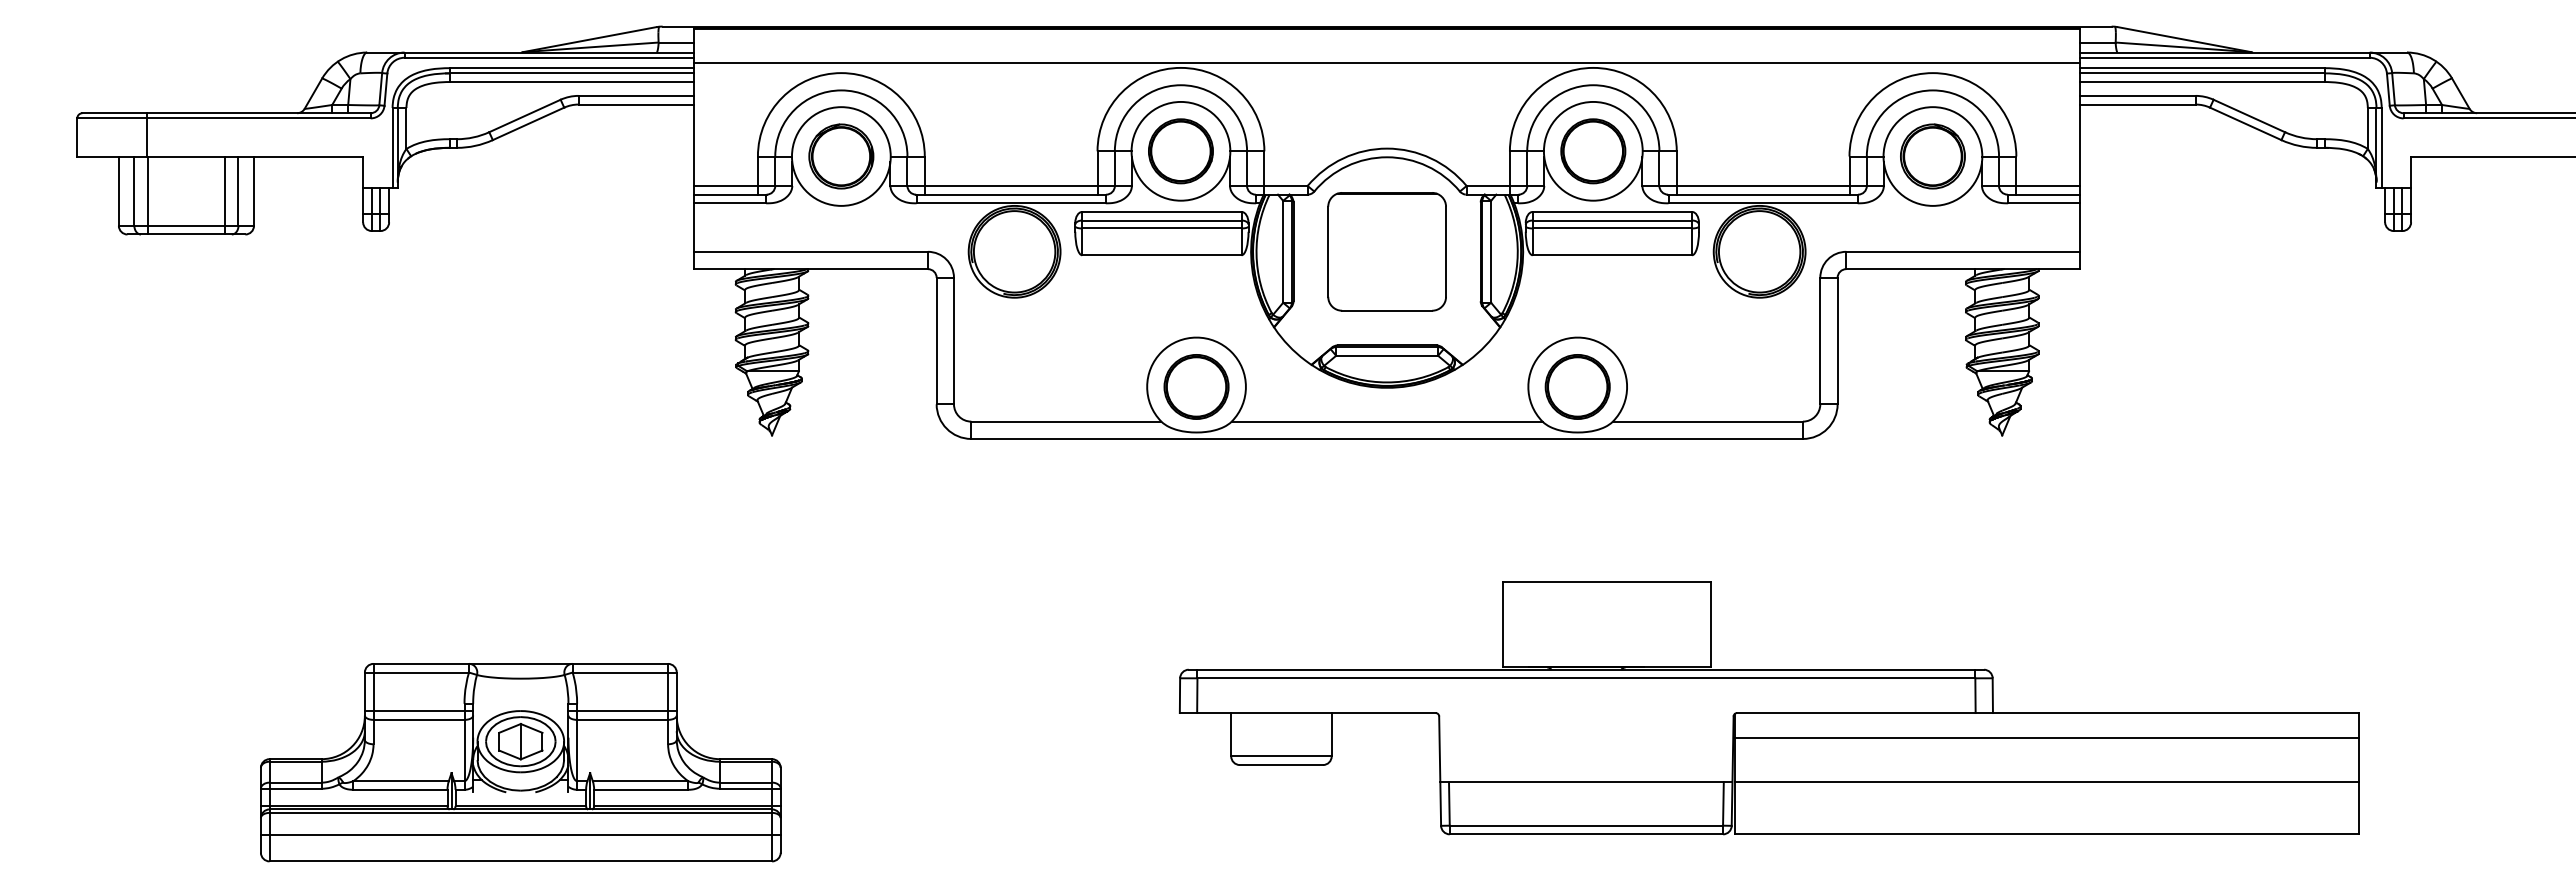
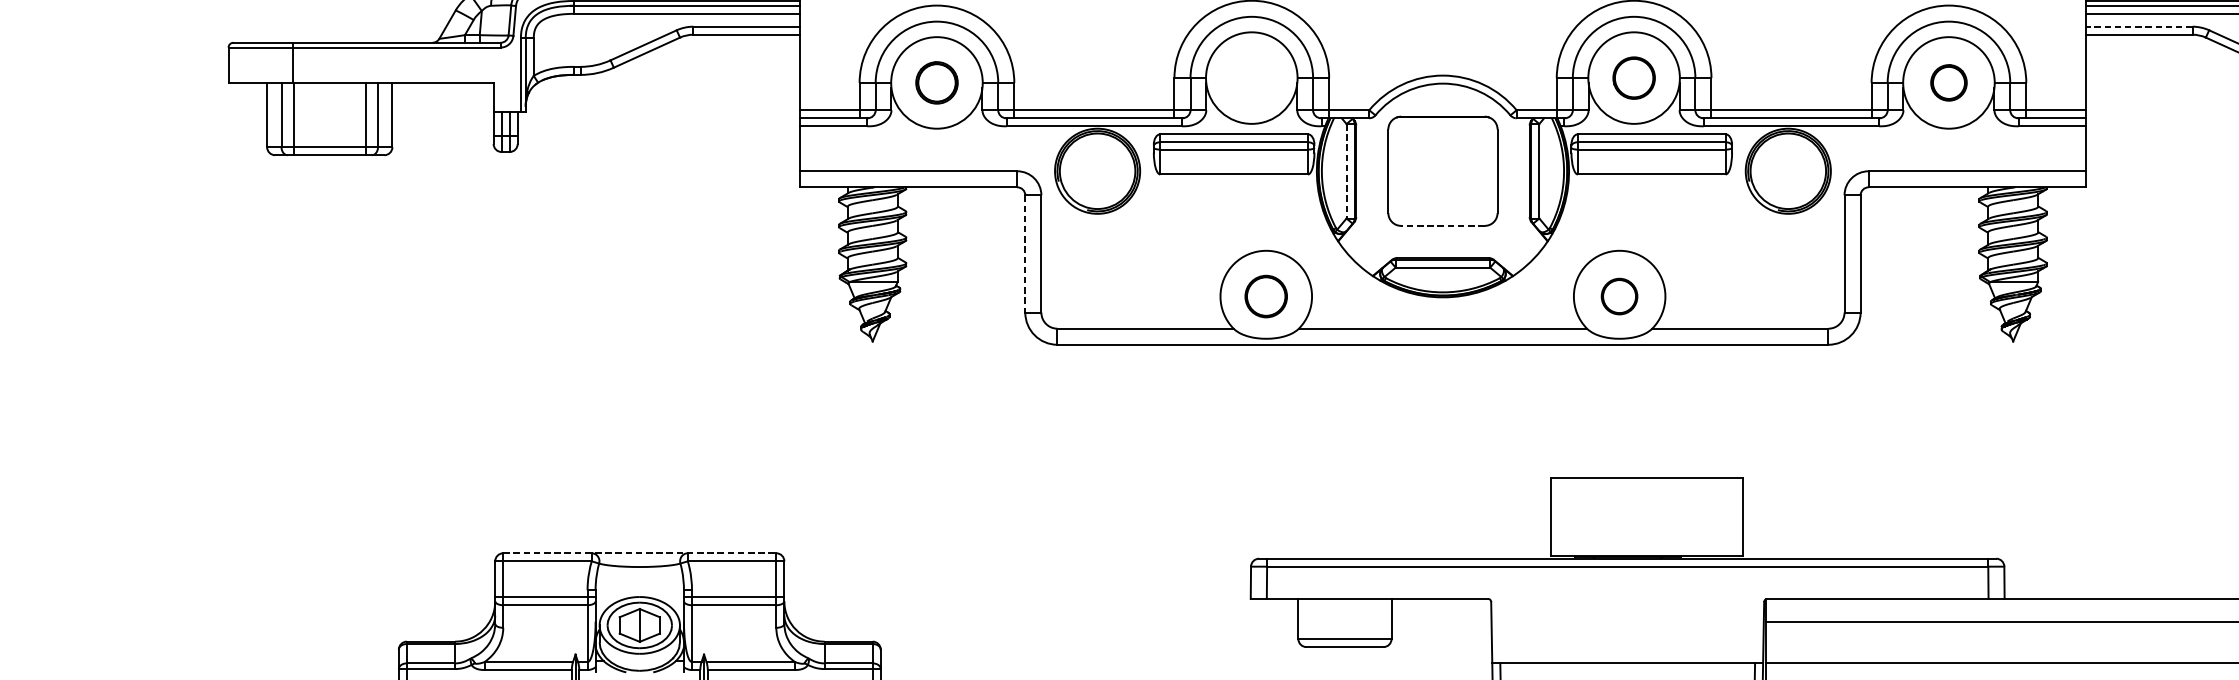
line: (2137, 95) -> (2138, 26), solid -> dashed
part: (1180, 151) -> (1251, 78), removed
part: (1593, 151) -> (1634, 78), size x0.7
part: (841, 156) -> (937, 82), size x0.7
part: (1932, 156) -> (1948, 82), size x0.6
line: (1283, 251) -> (1346, 170), solid -> dashed
line: (1386, 310) -> (1442, 225), solid -> dashed
line: (936, 341) -> (1025, 254), solid -> dashed
part: (1196, 386) -> (1266, 296), size x0.7
part: (1577, 386) -> (1619, 296), size x0.6
line: (521, 663) -> (640, 552), solid -> dashed

